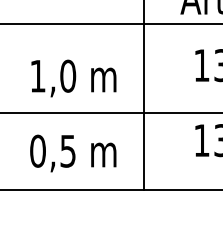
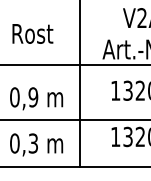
text: (53, 76) -> (24, 97), 1,0 -> 0,9
text: (68, 149) -> (33, 142), 0,5 -> 0,3

